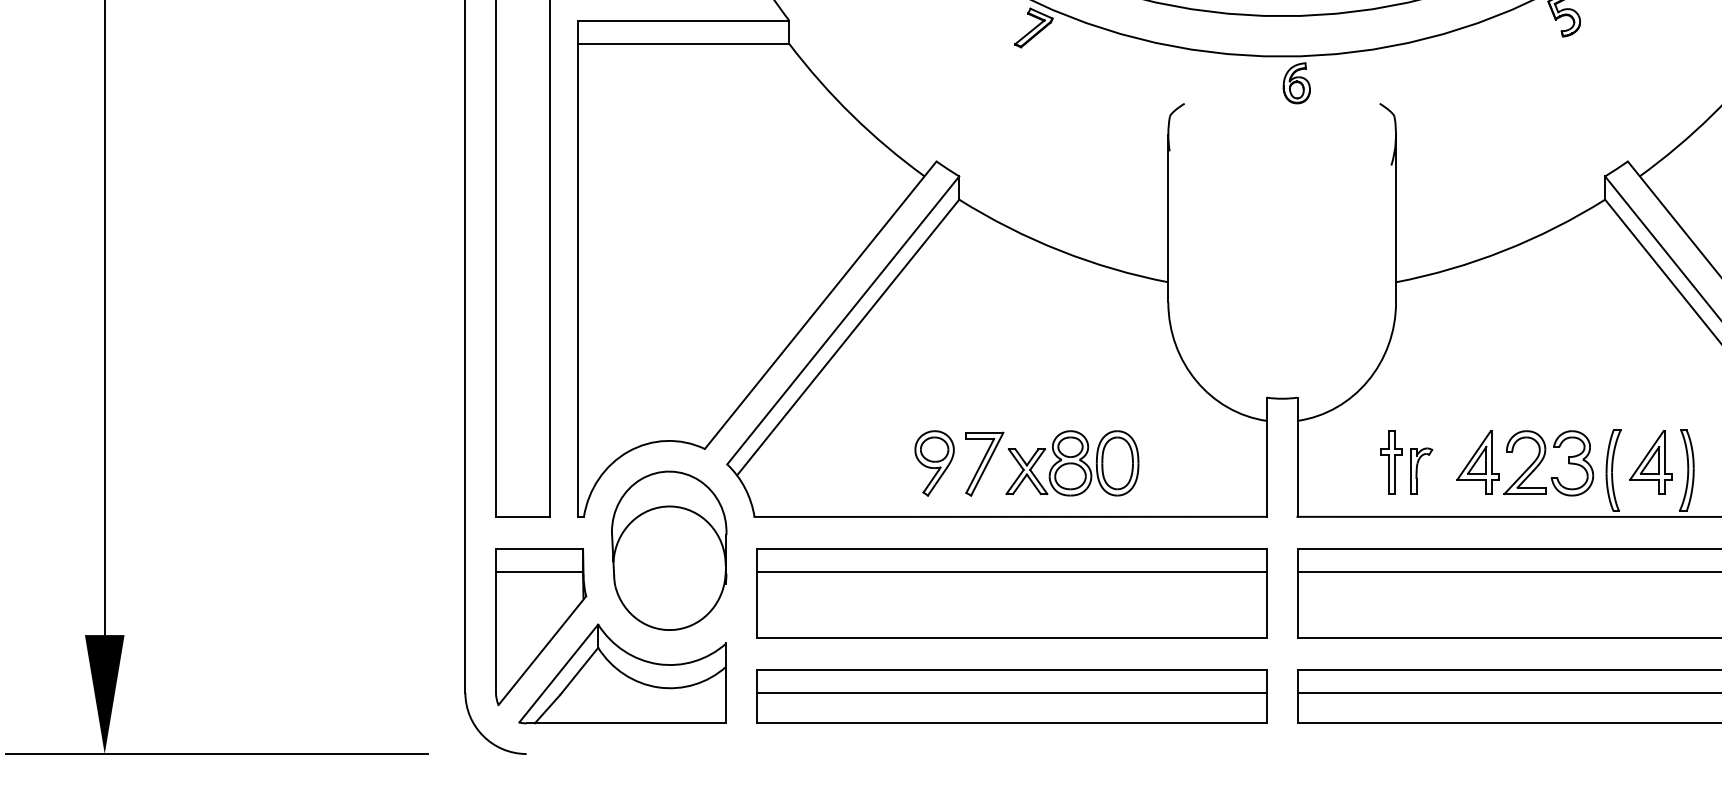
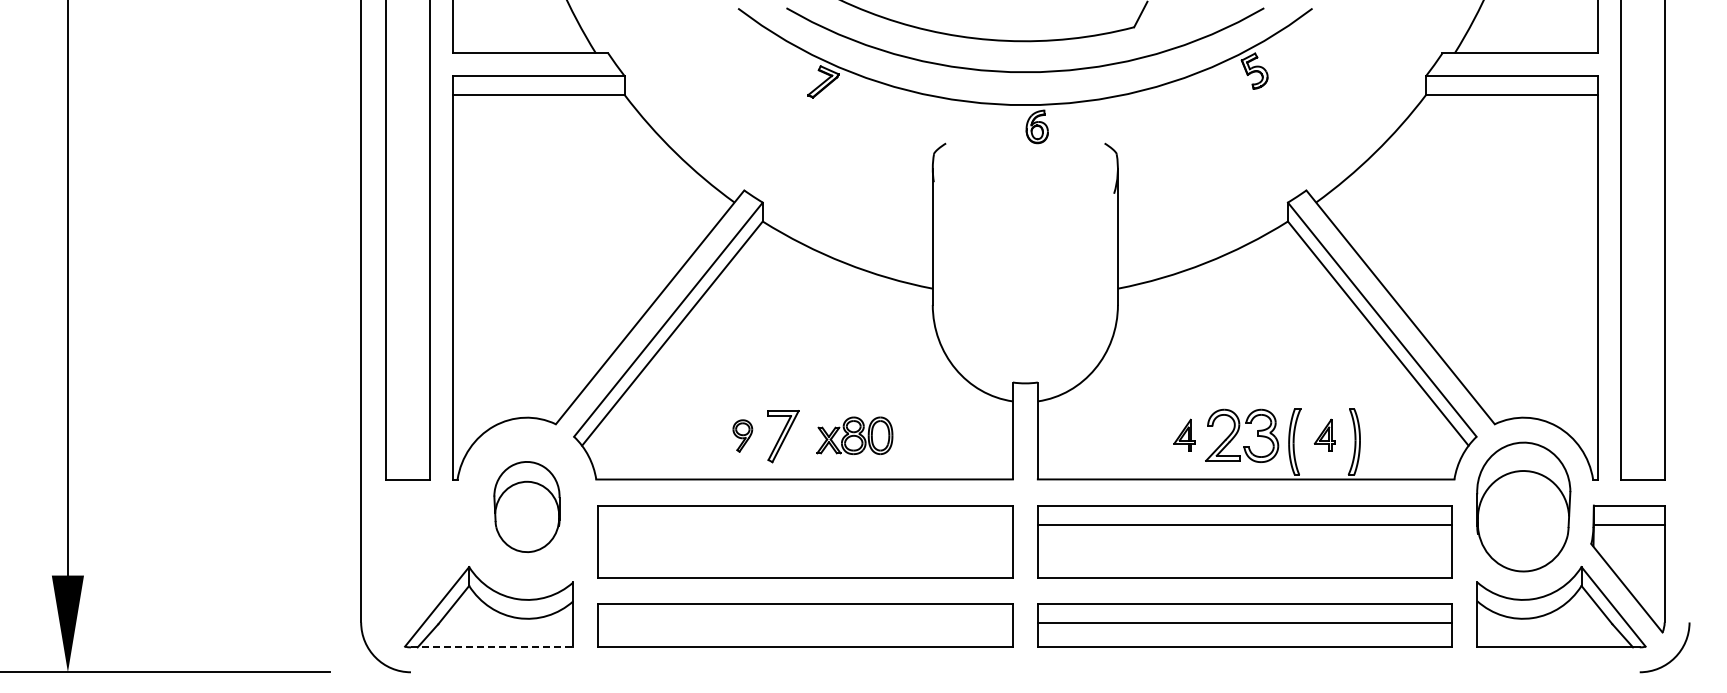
part: (1477, 461) -> (1184, 434), size x0.6
part: (1650, 461) -> (1324, 434), size x0.6
part: (934, 462) -> (742, 435), size x0.6
part: (1072, 462) -> (854, 435), size x0.7
part: (1406, 462) -> (1126, 435), removed
part: (668, 550) -> (526, 506), size x0.7
line: (1011, 572) -> (805, 524), removed
part: (540, 626) -> (422, 568), removed
line: (1011, 692) -> (805, 622), removed
line: (626, 723) -> (492, 647), solid -> dashed

